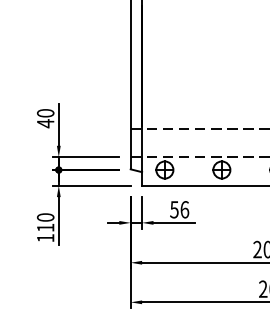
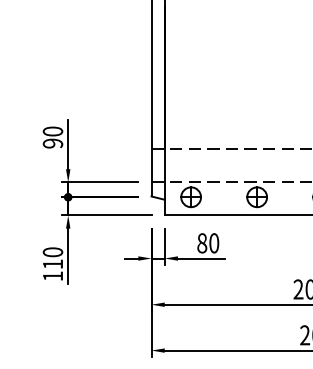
text: (45, 123) -> (52, 143), 40 -> 90
text: (179, 209) -> (208, 243), 56 -> 80

